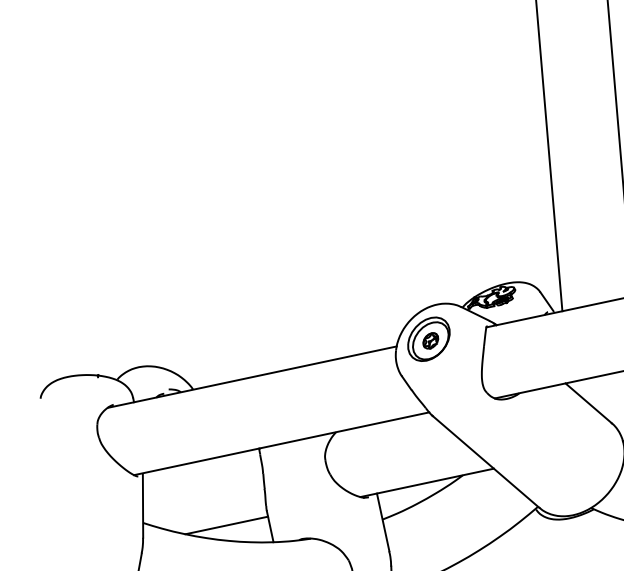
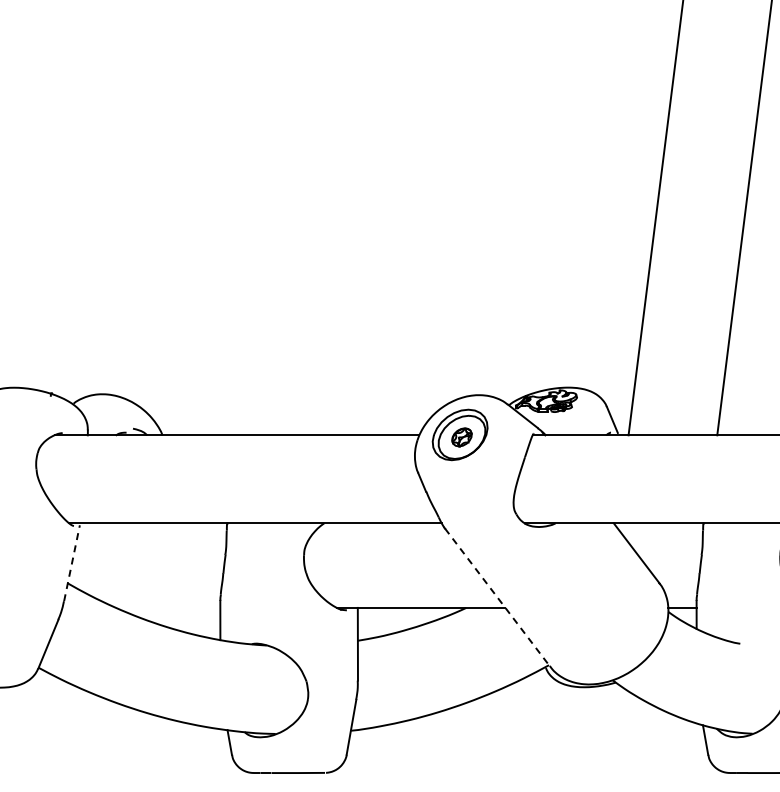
line: (485, 461) -> (497, 597), solid -> dashed
line: (143, 506) -> (72, 563), solid -> dashed
line: (226, 525) -> (168, 607), removed

